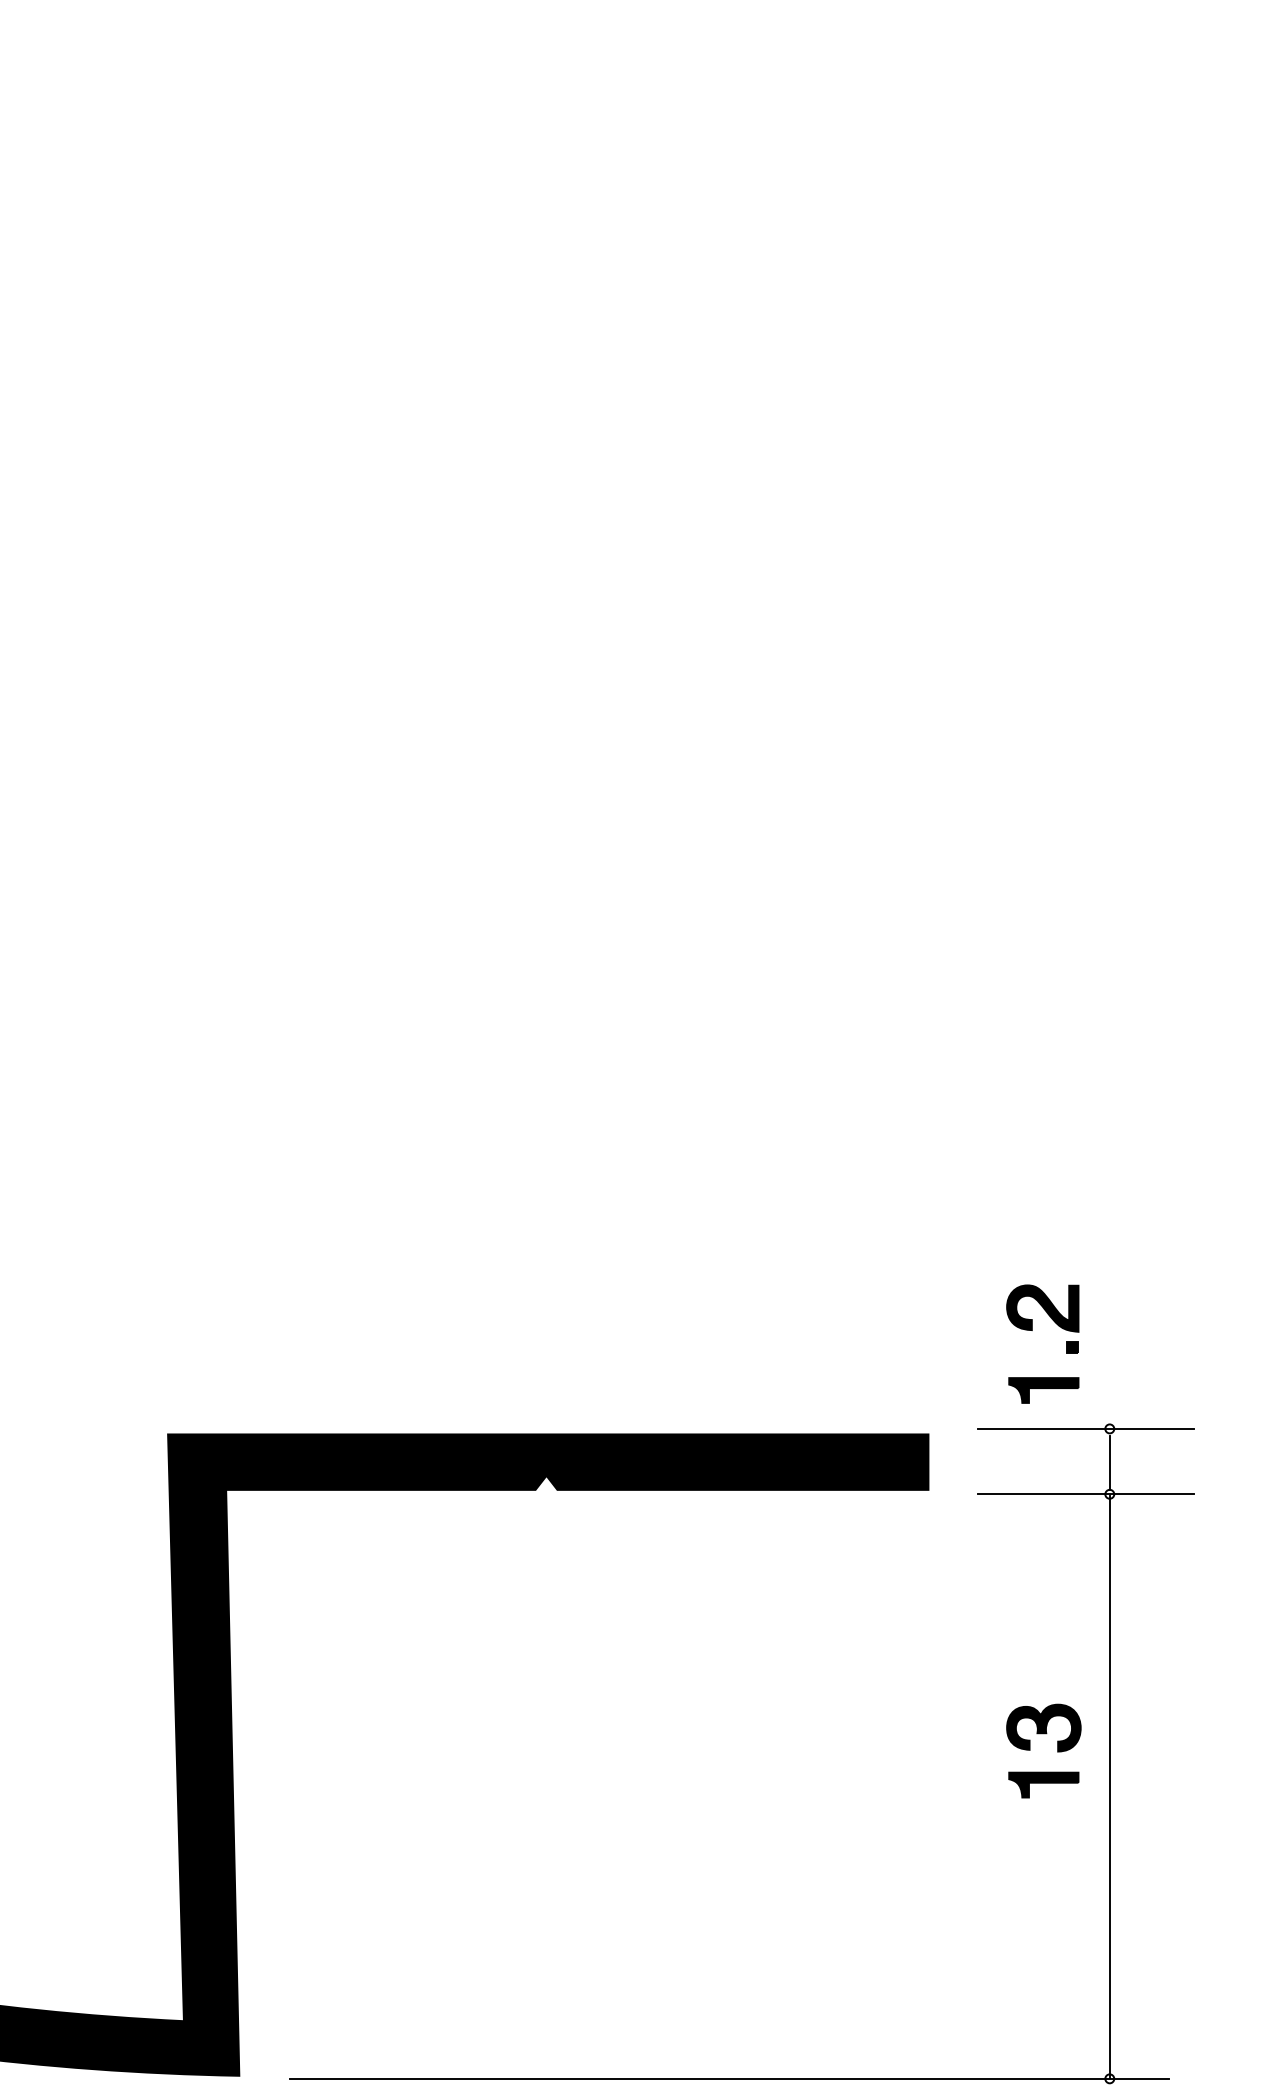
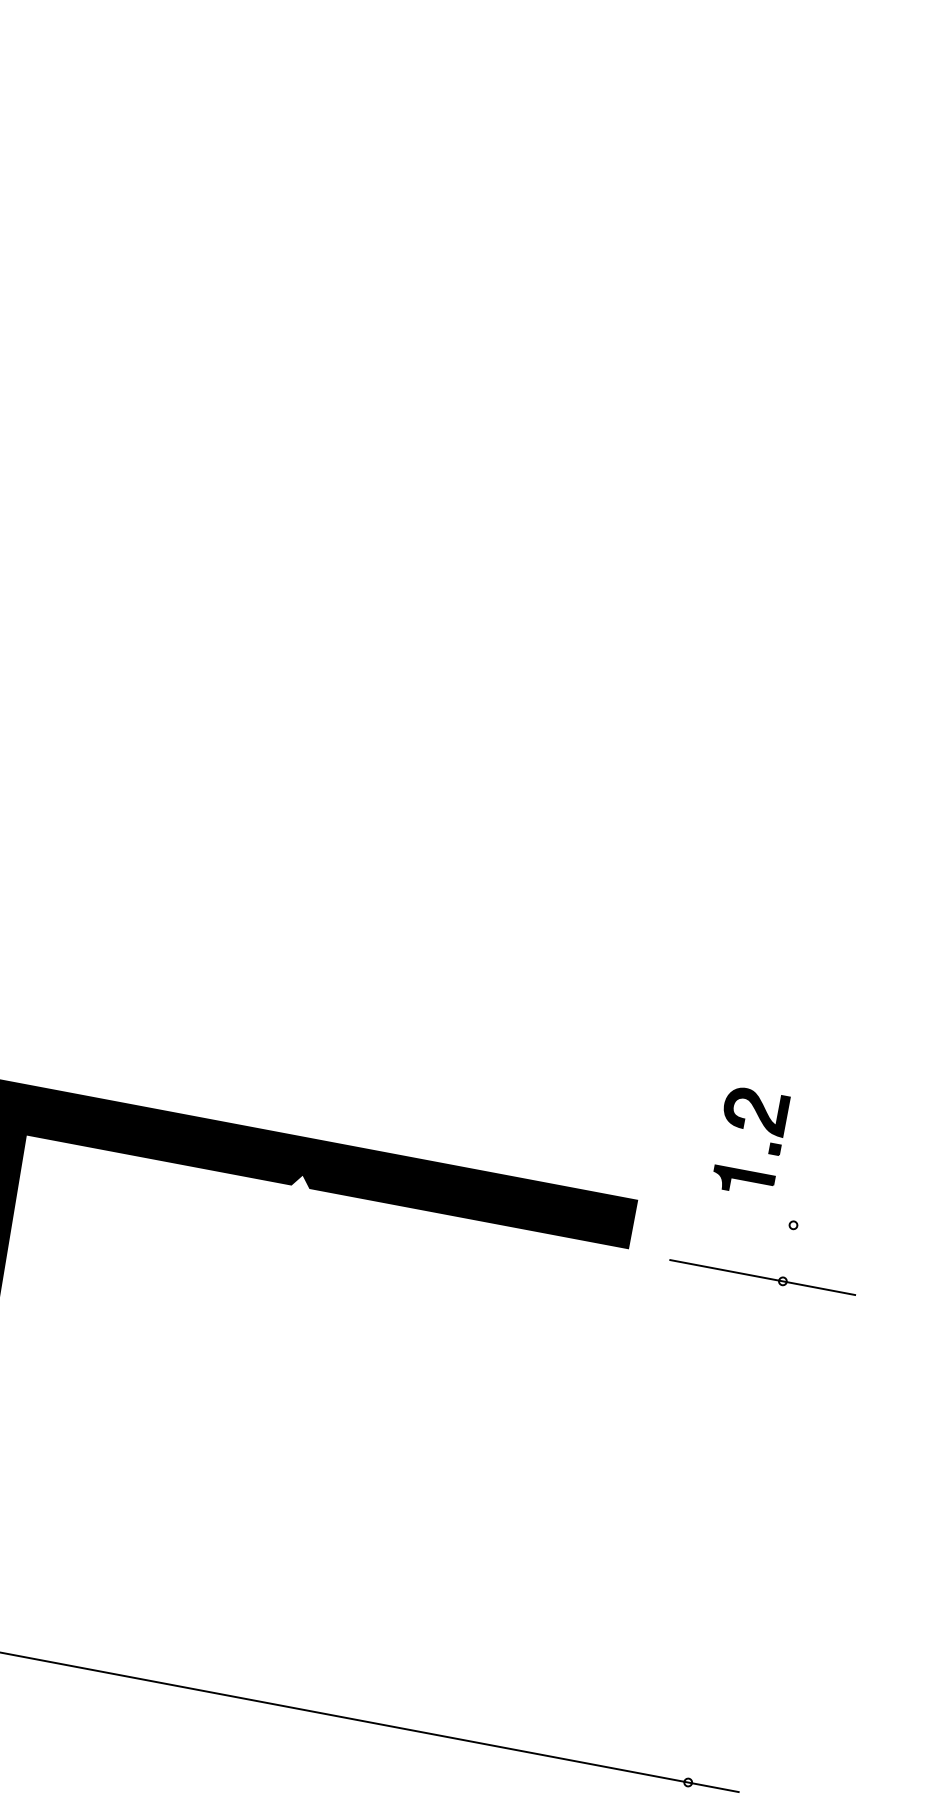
line: (1085, 1428) -> (772, 1221), removed
line: (1110, 1462) -> (788, 1254), removed
part: (1030, 1750) -> (673, 1488), removed
line: (1110, 1786) -> (736, 1531), removed

